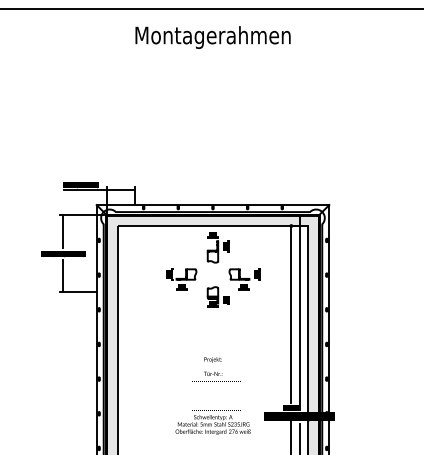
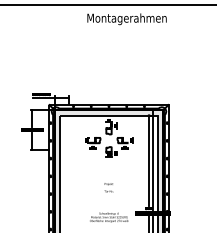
text: (212, 37) -> (126, 19), moved

